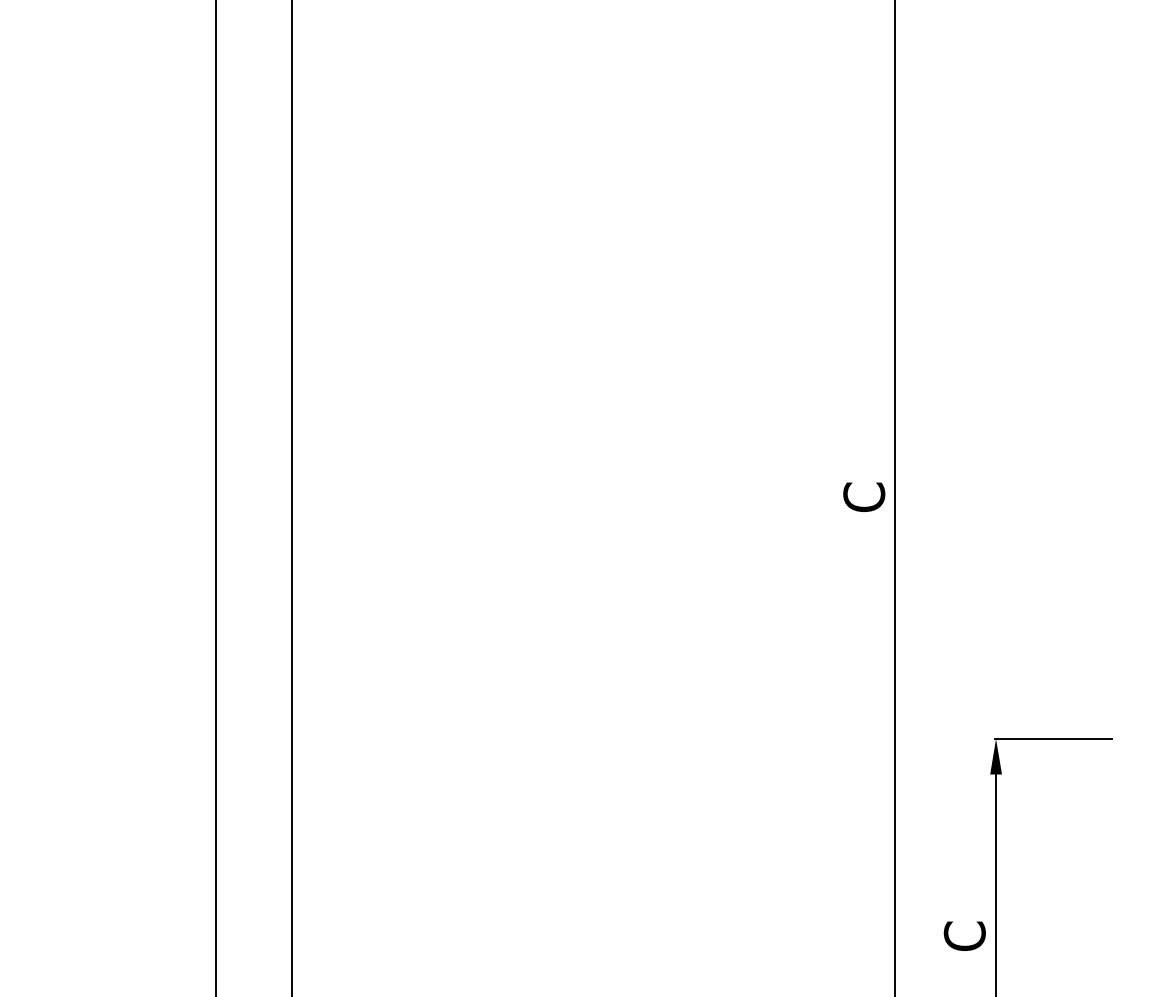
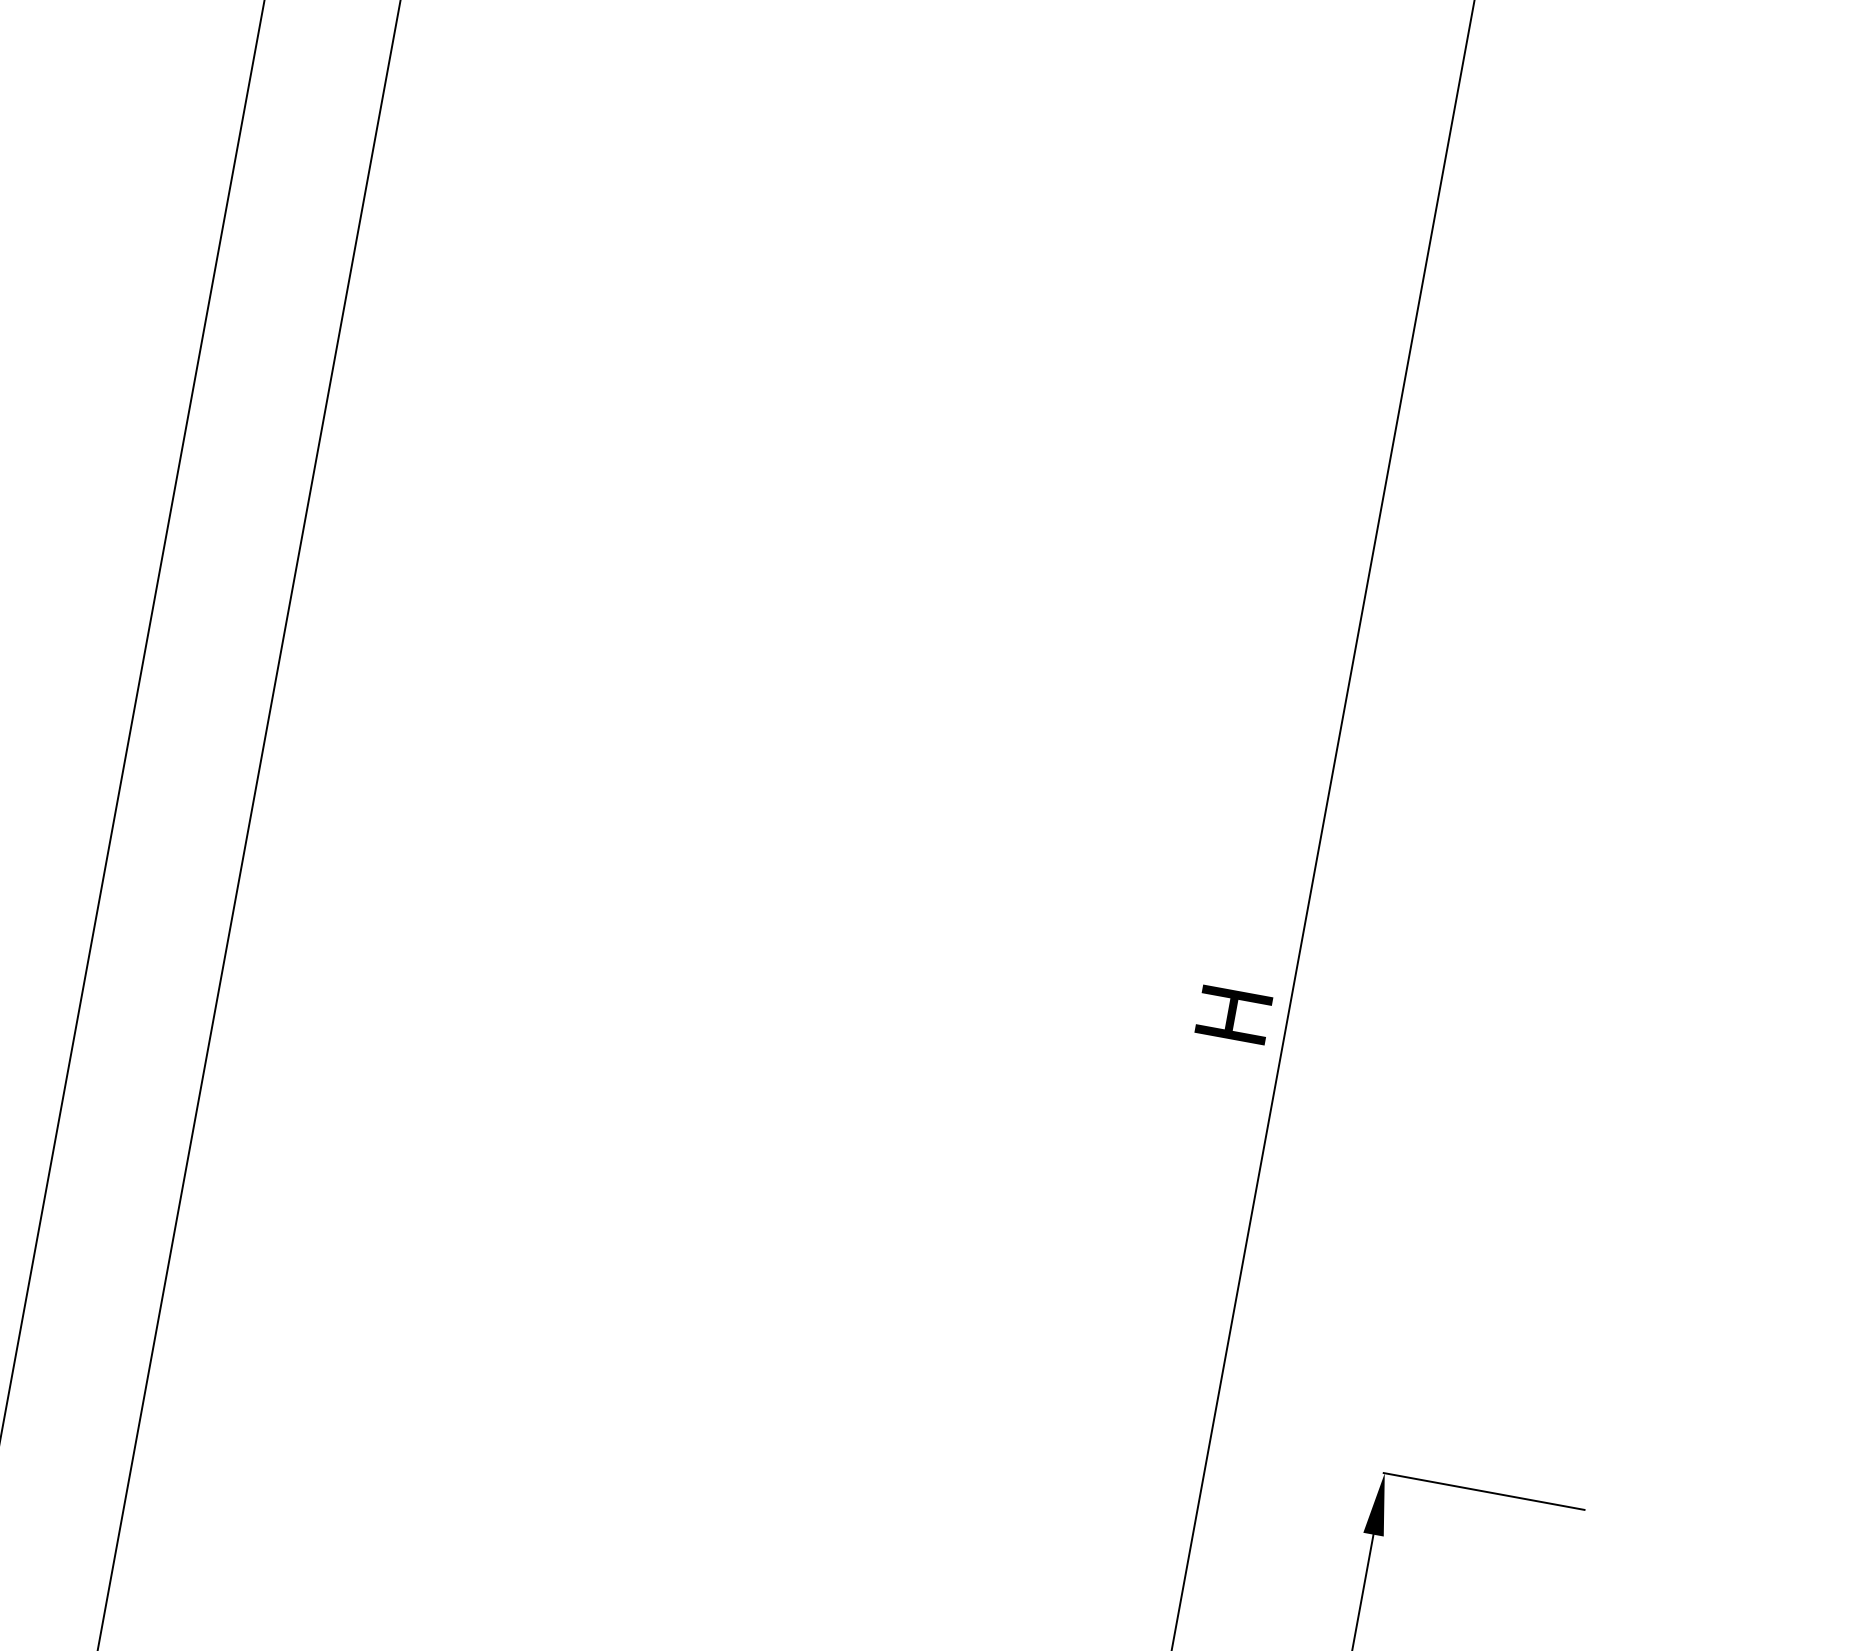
text: (864, 497) -> (1234, 1015), C -> H

